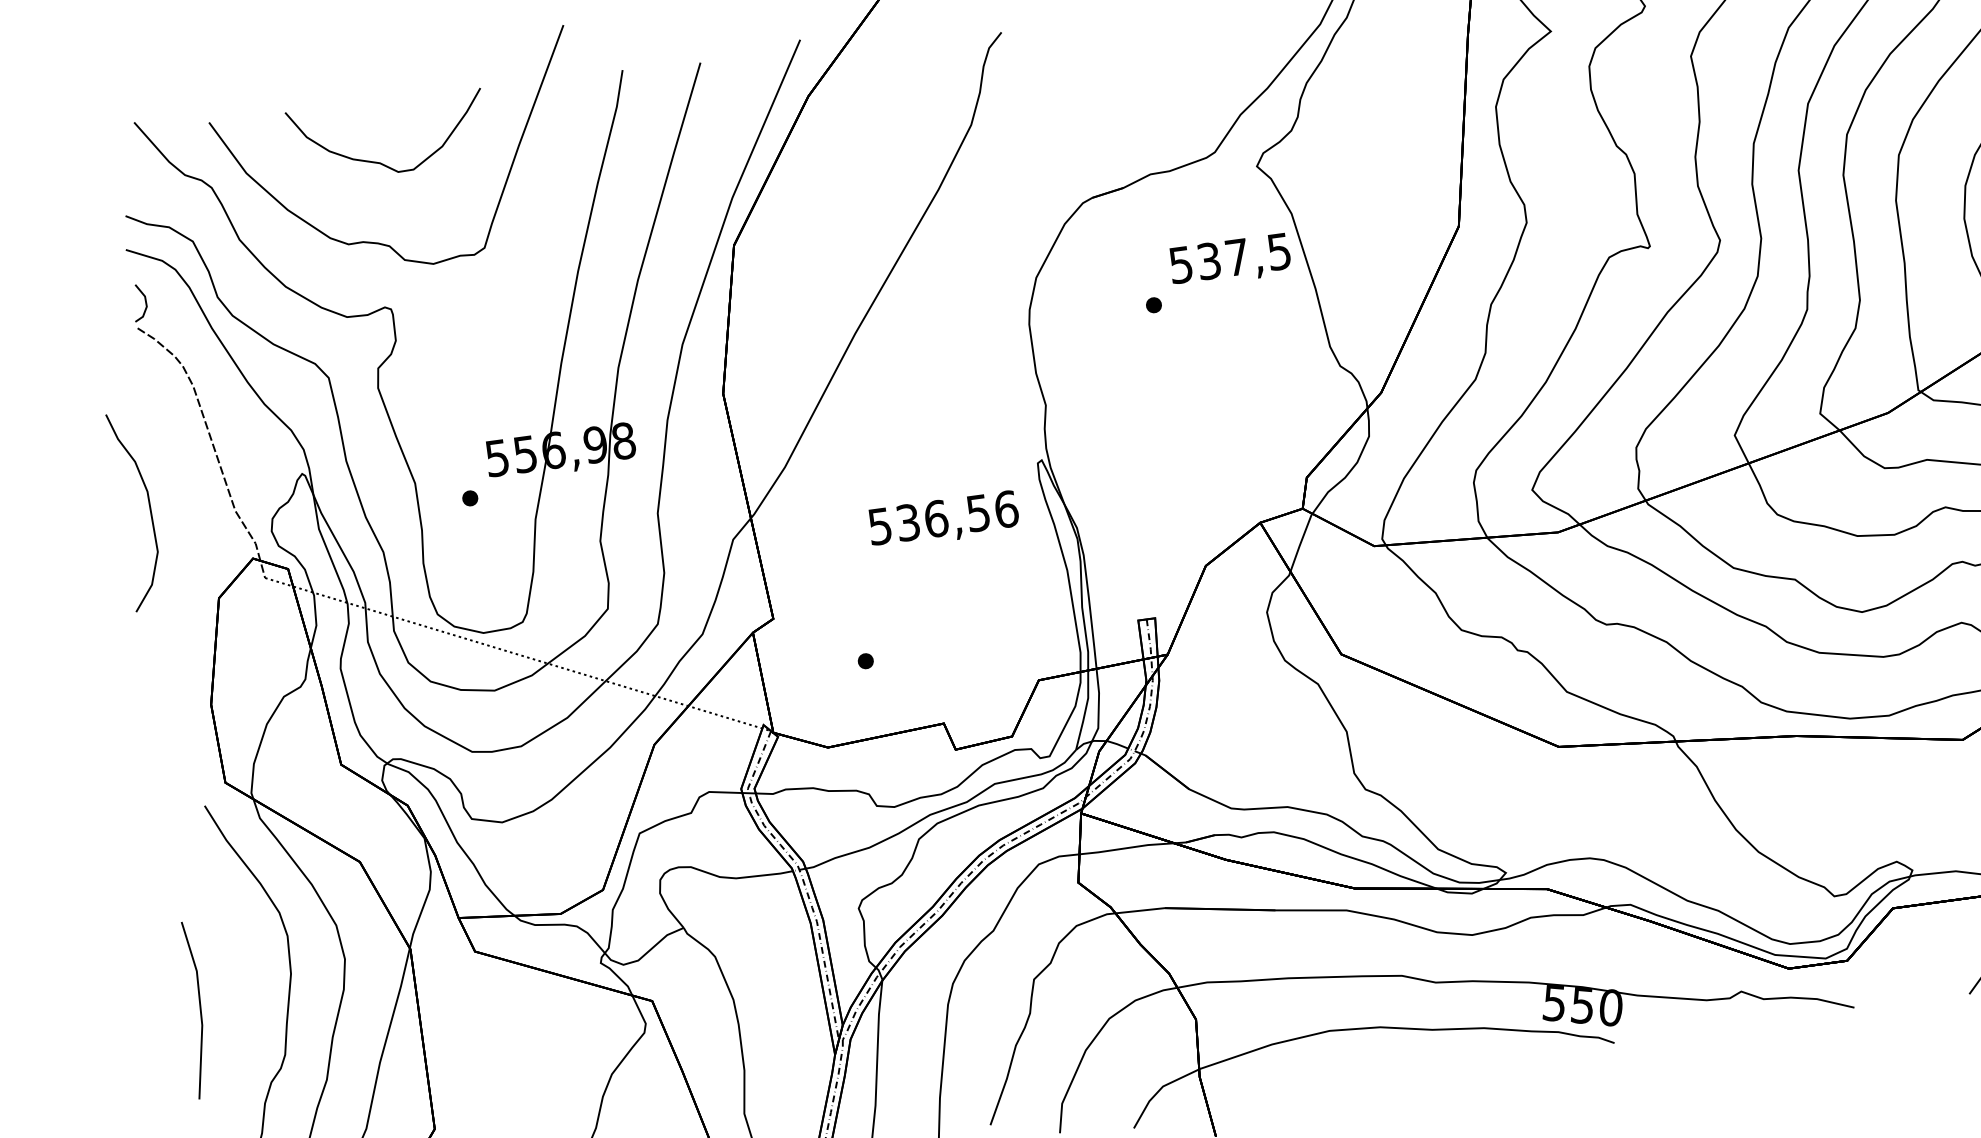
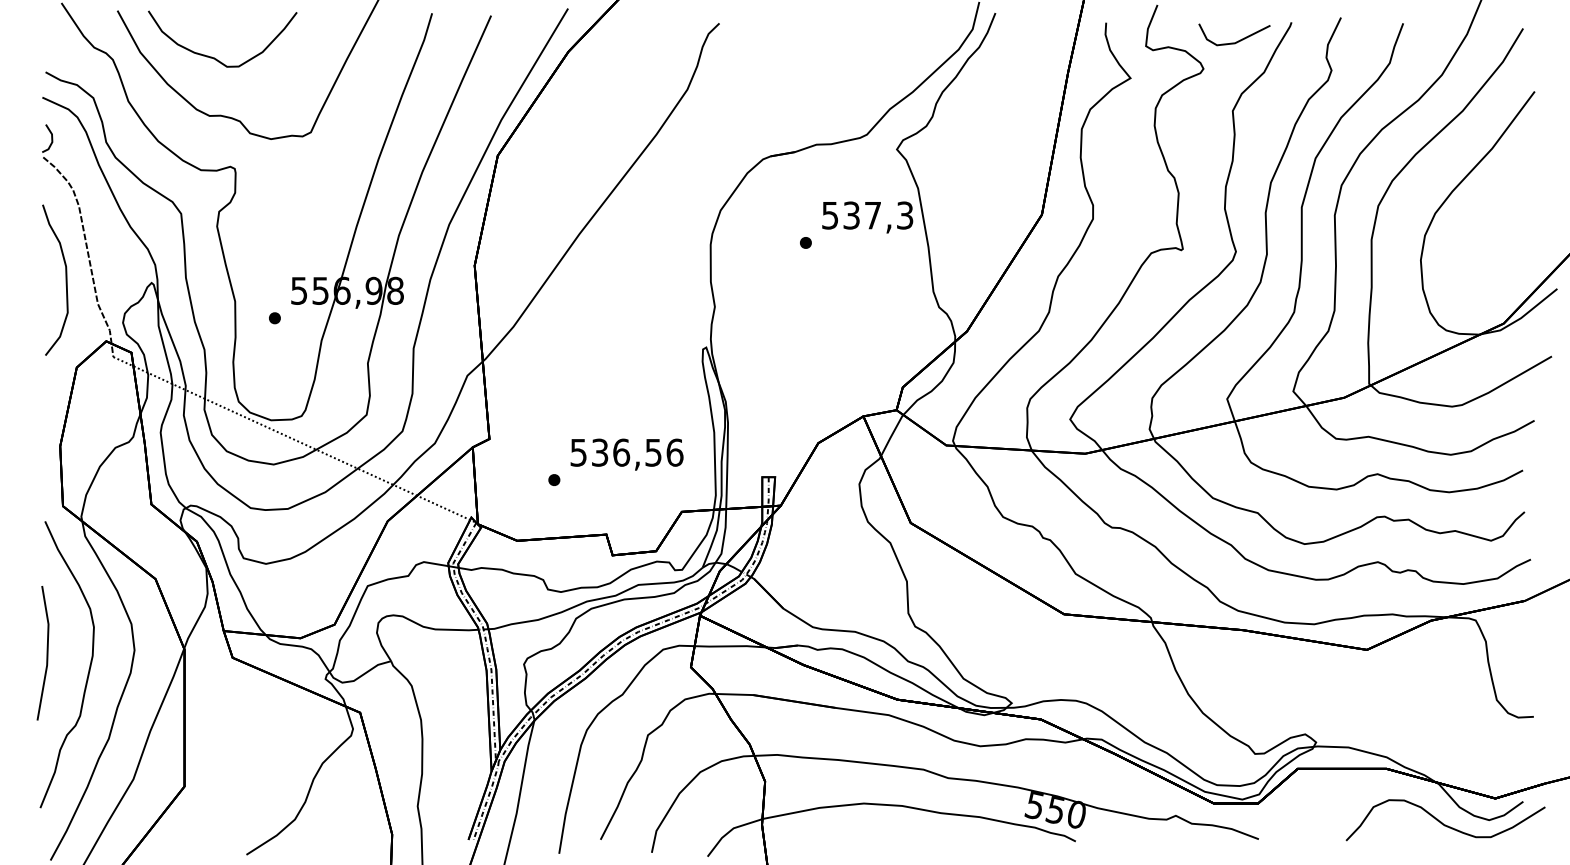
curve: (380, 161) -> (214, 57), moved
text: (1279, 250) -> (905, 214), 537,5 -> 537,3
curve: (148, 508) -> (65, 279), moved
text: (943, 520) -> (626, 454), moved
line: (199, 1009) -> (46, 653), moved

